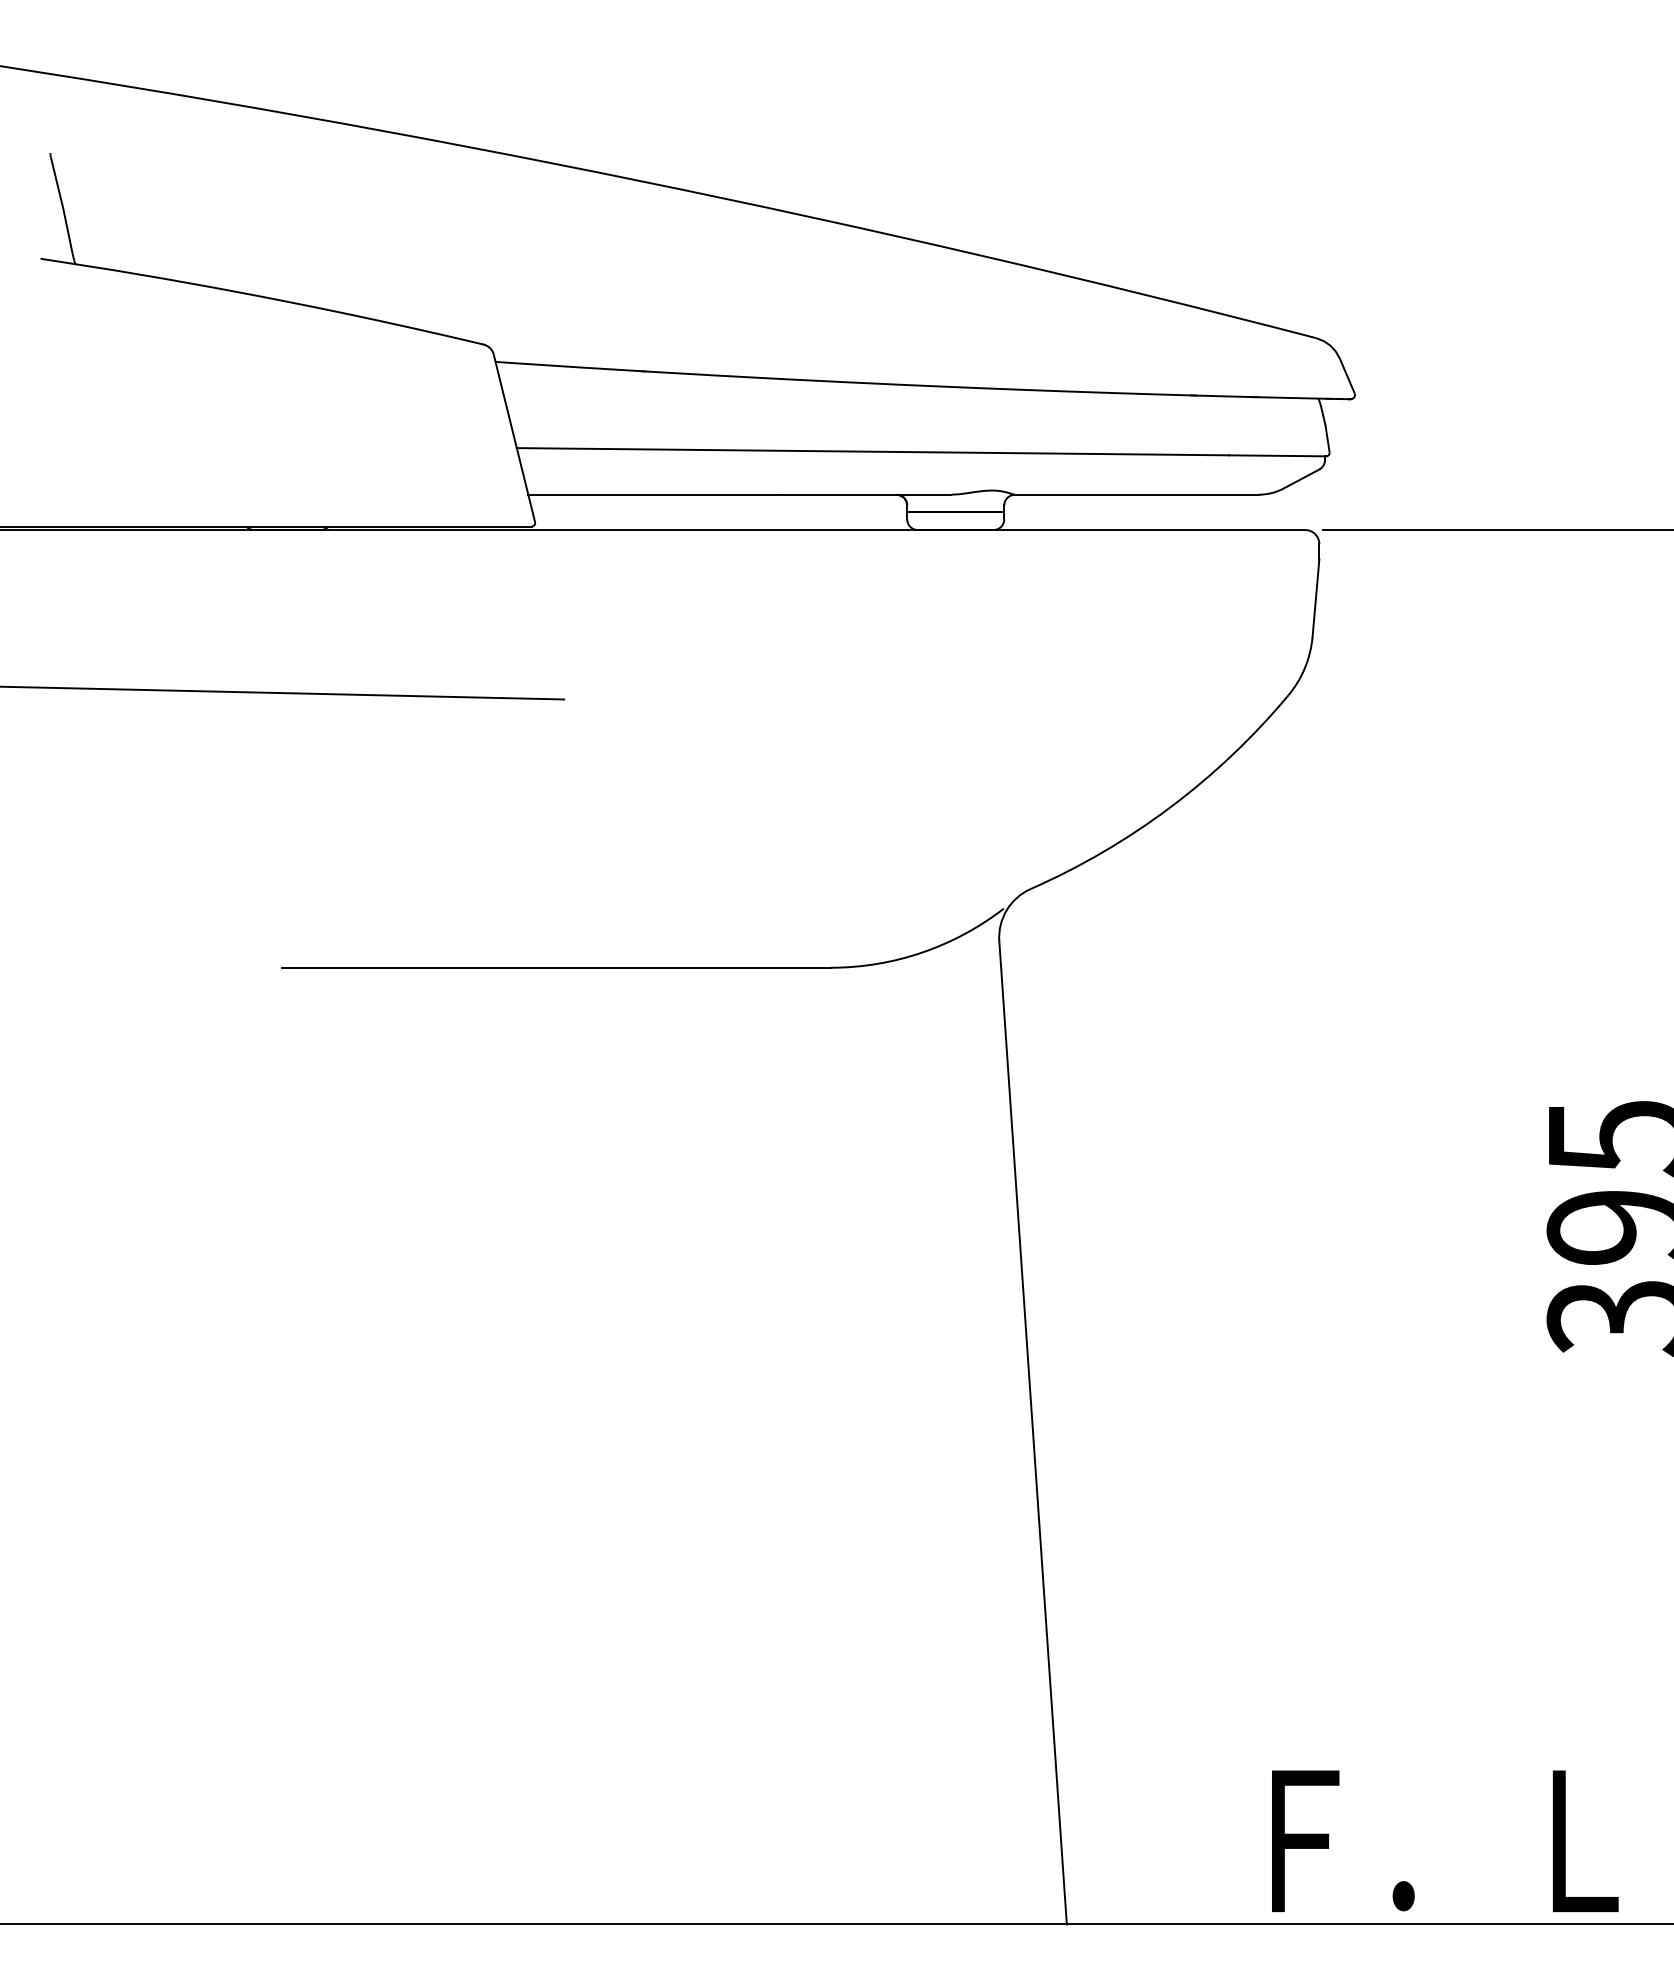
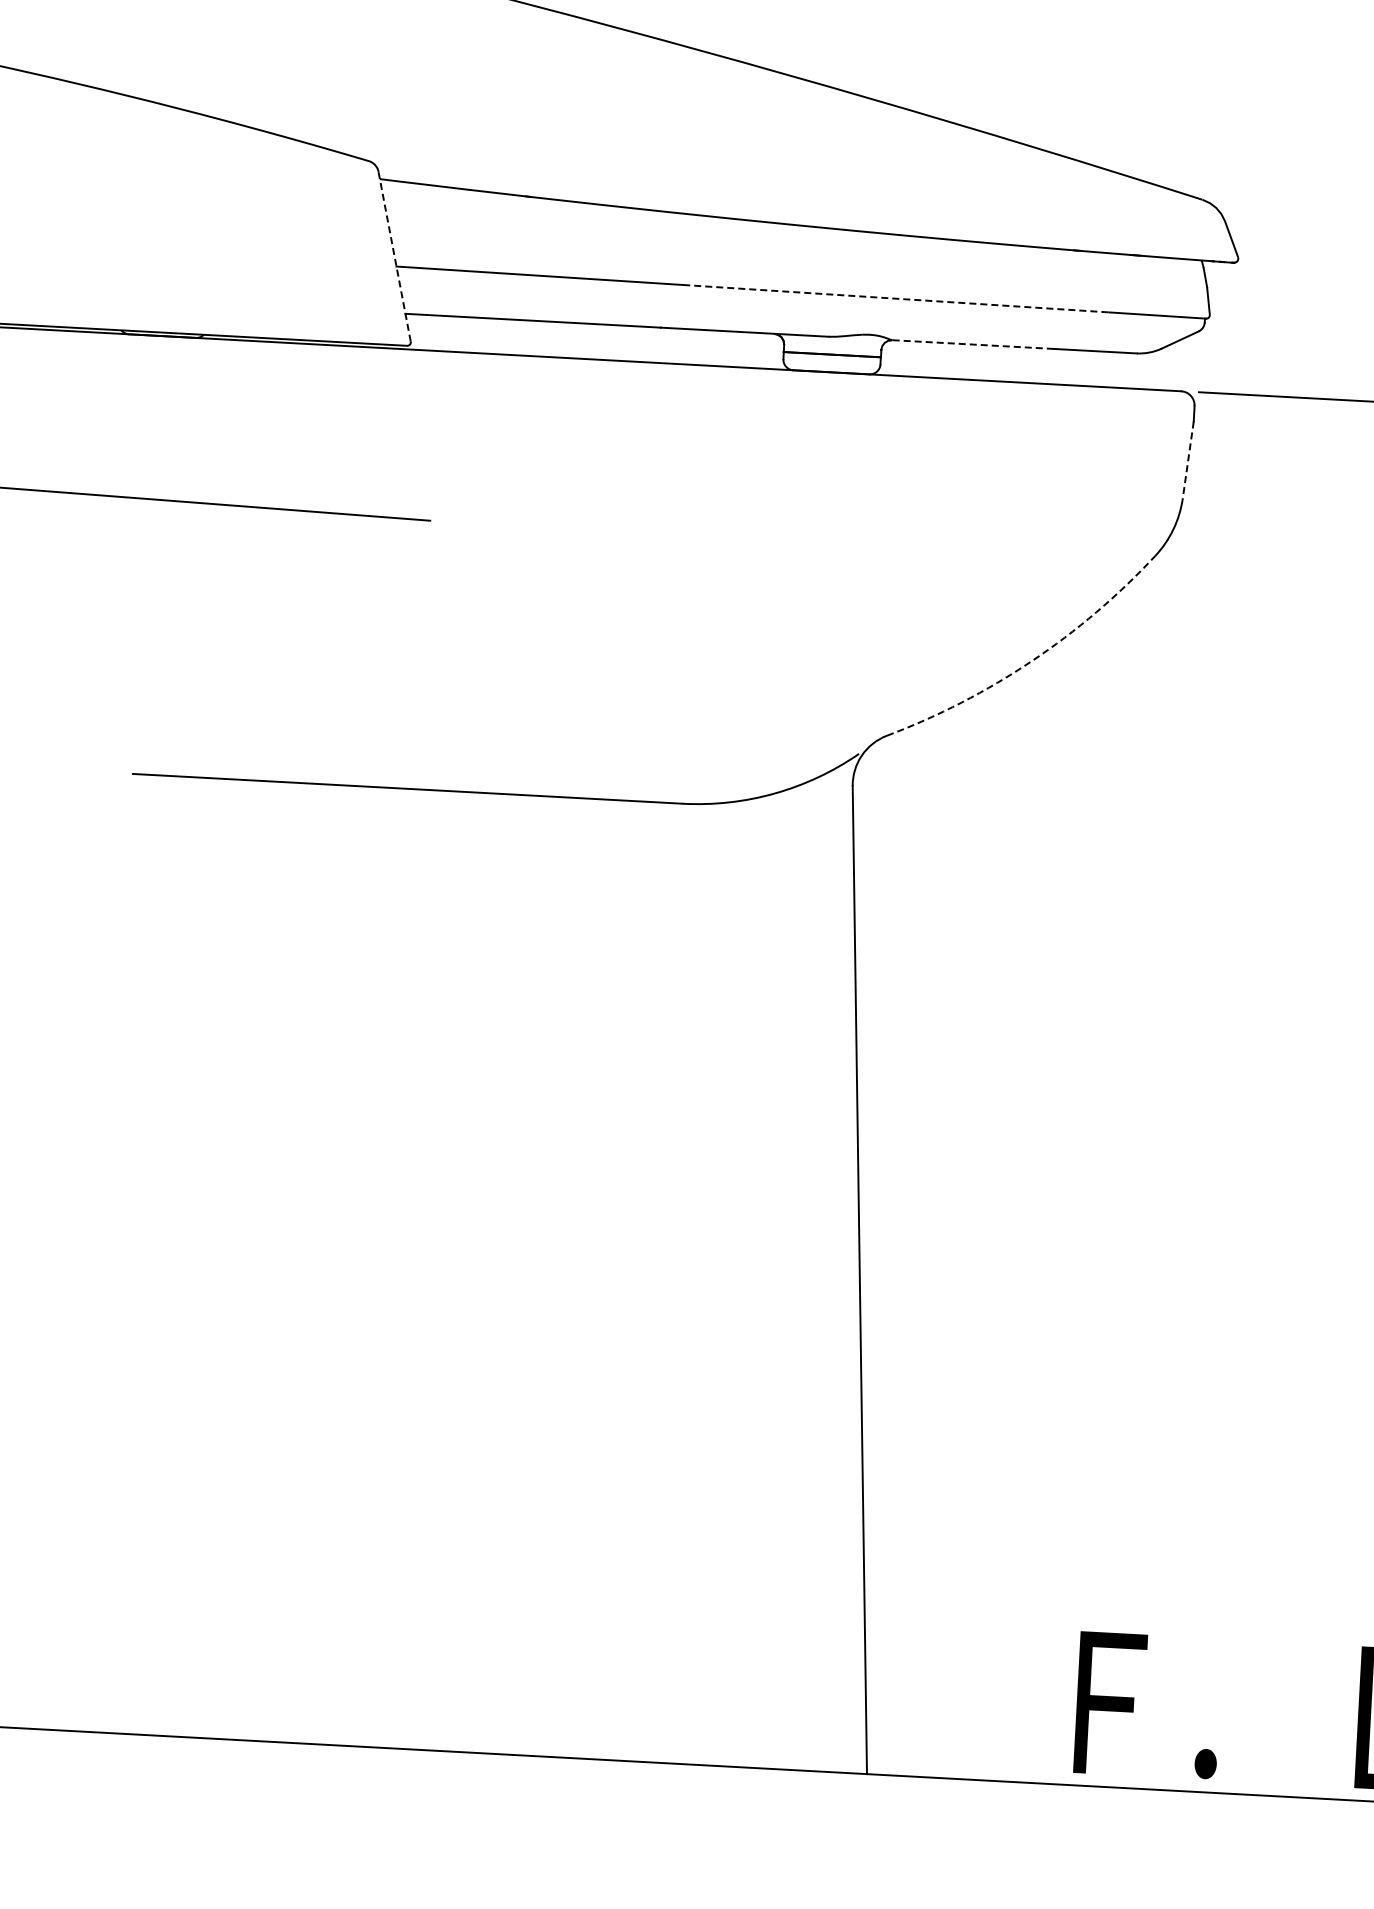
line: (514, 438) -> (394, 256), solid -> dashed
line: (1016, 453) -> (896, 299), solid -> dashed
line: (1095, 494) -> (973, 344), solid -> dashed
line: (1315, 598) -> (1187, 460), solid -> dashed
arc: (1170, 807) -> (1031, 661), solid -> dashed

